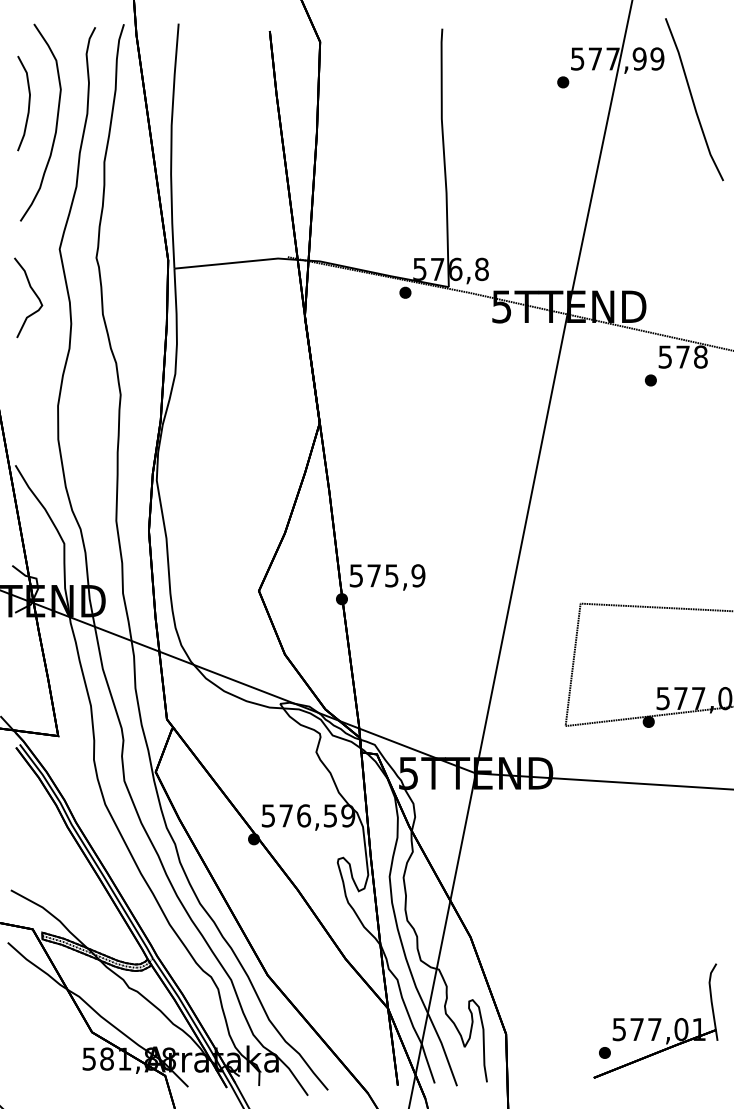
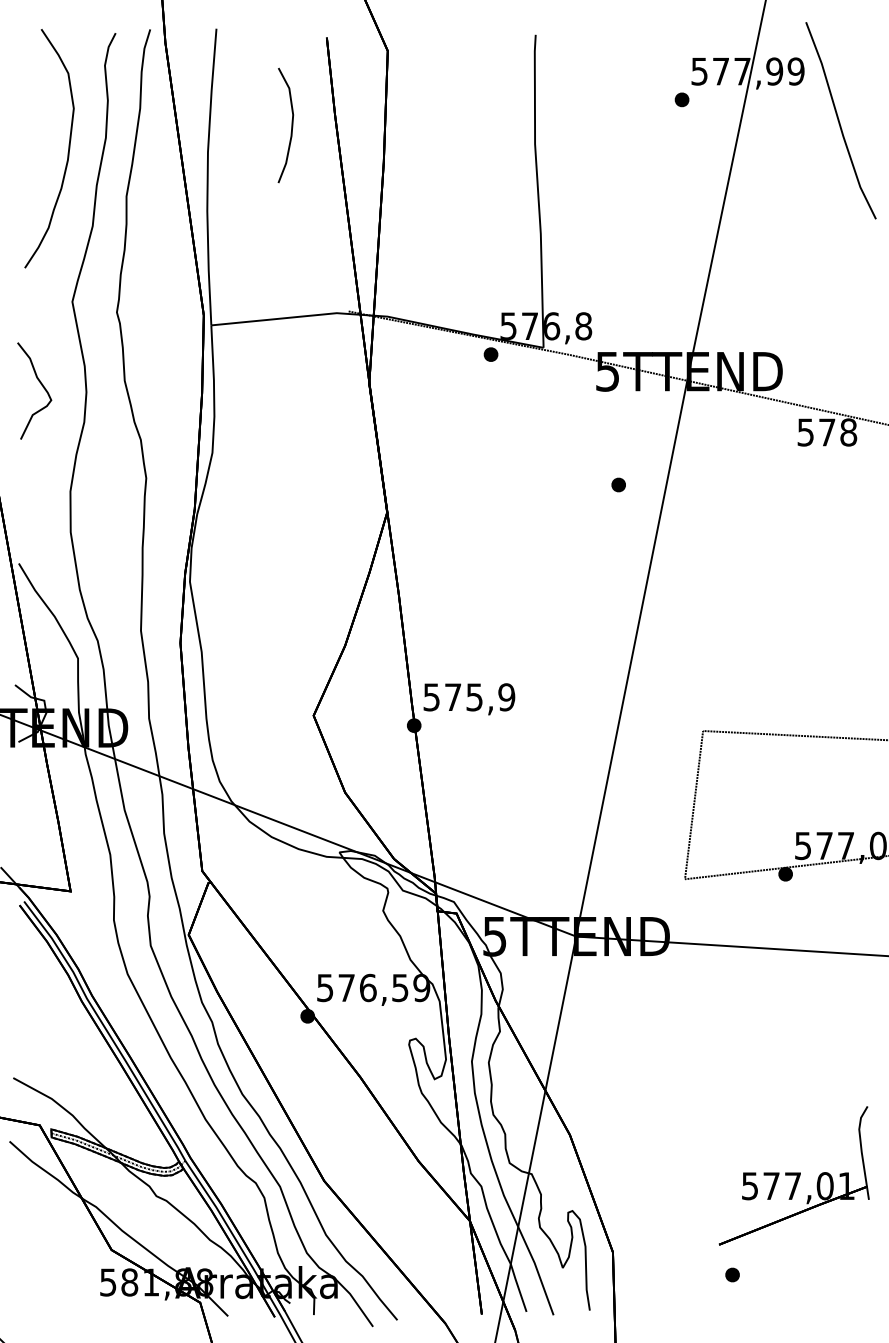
curve: (28, 103) -> (291, 125), moved
curve: (34, 294) -> (41, 386), moved
part: (650, 380) -> (618, 485), moved
part: (655, 1020) -> (793, 1175), moved

